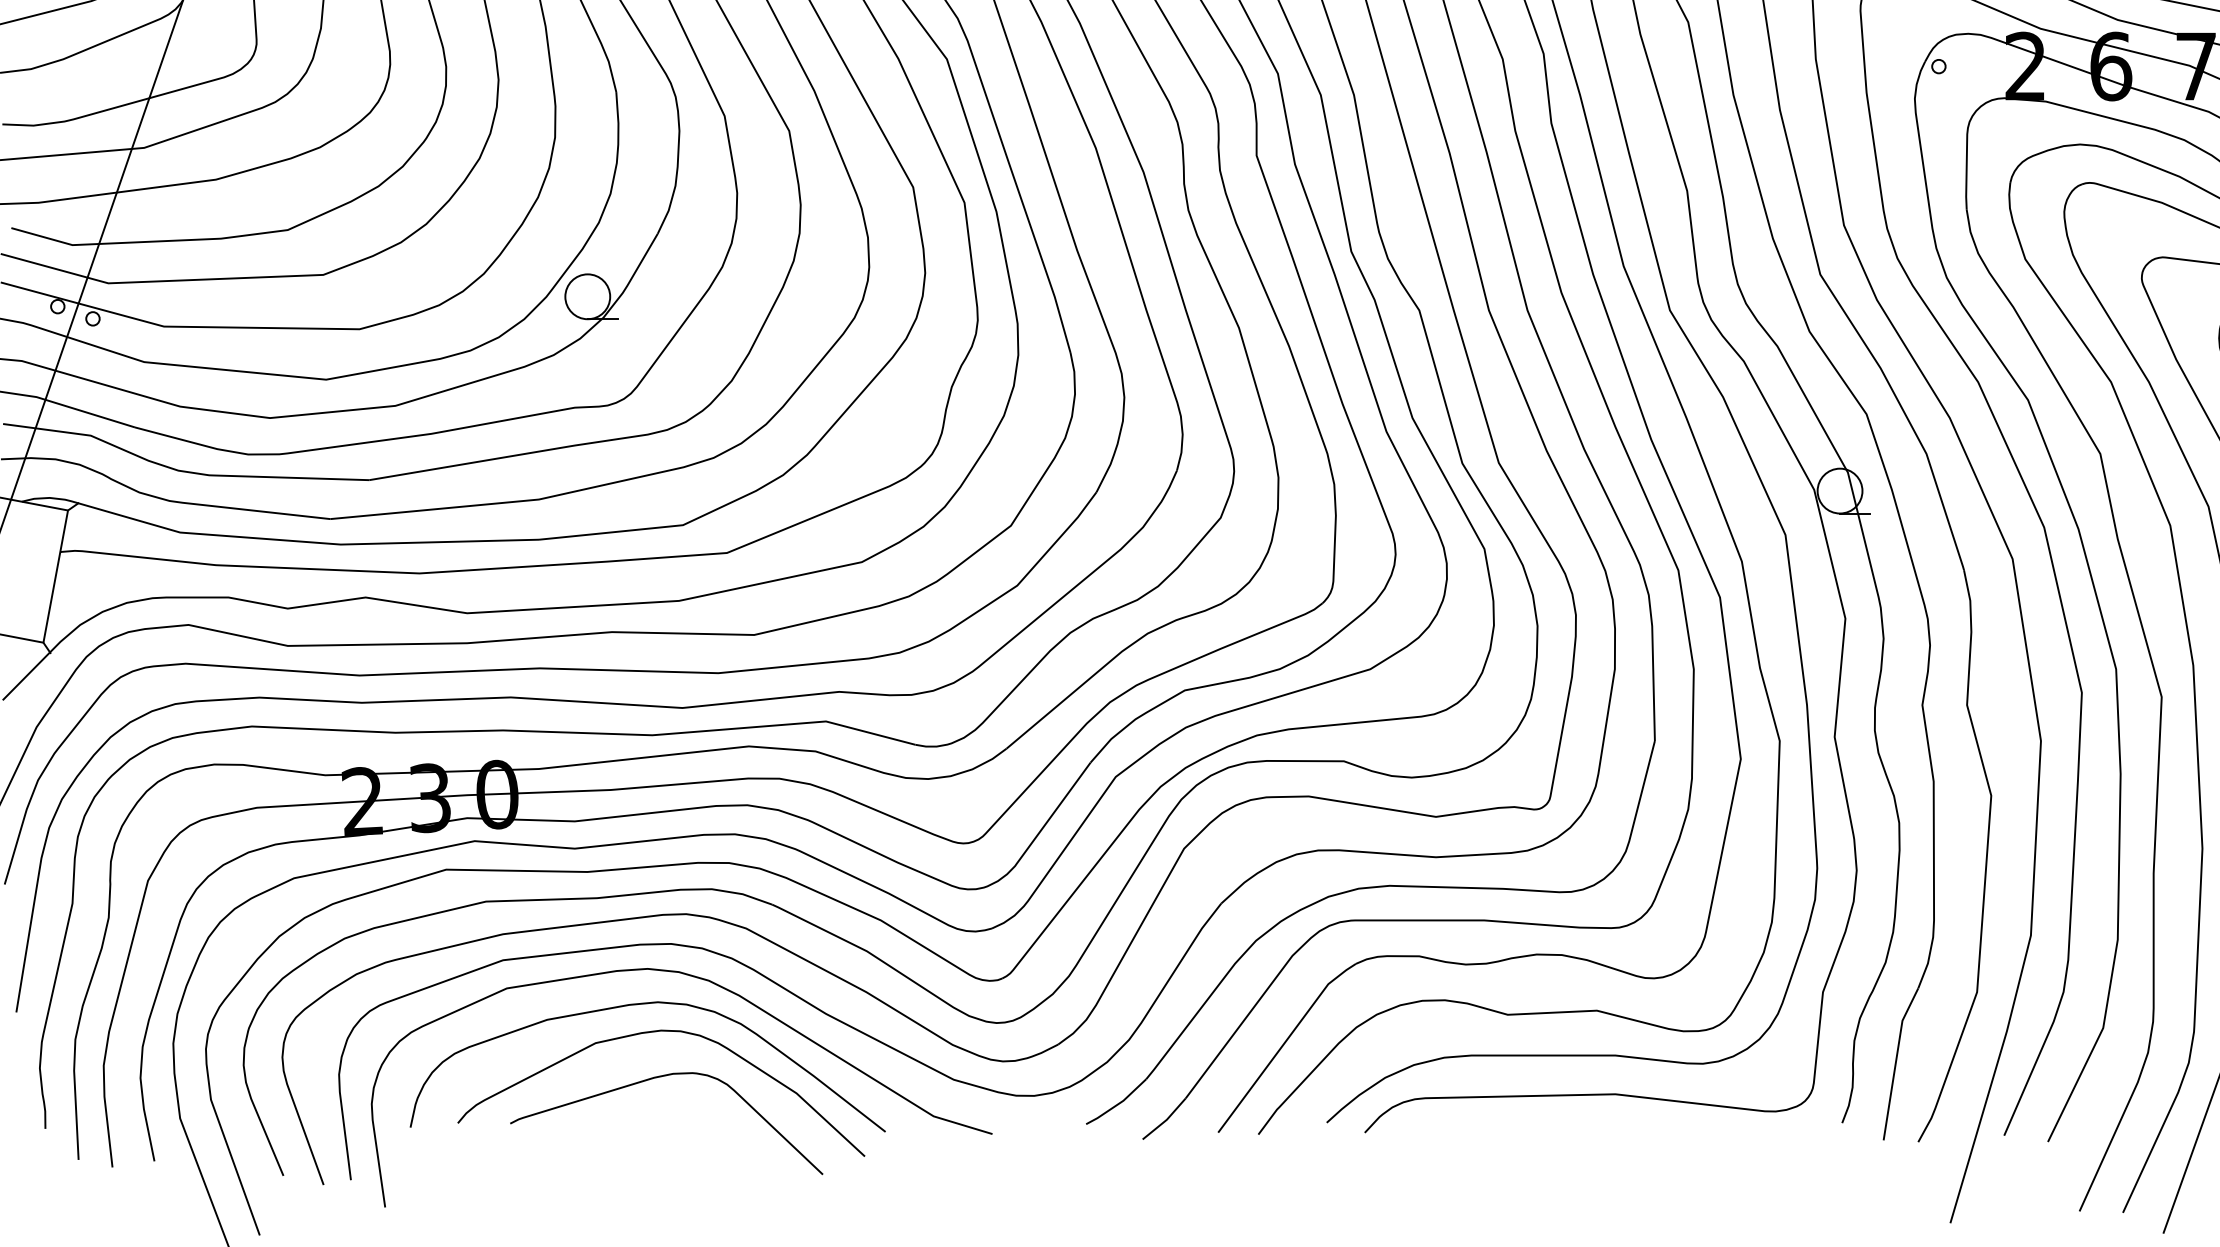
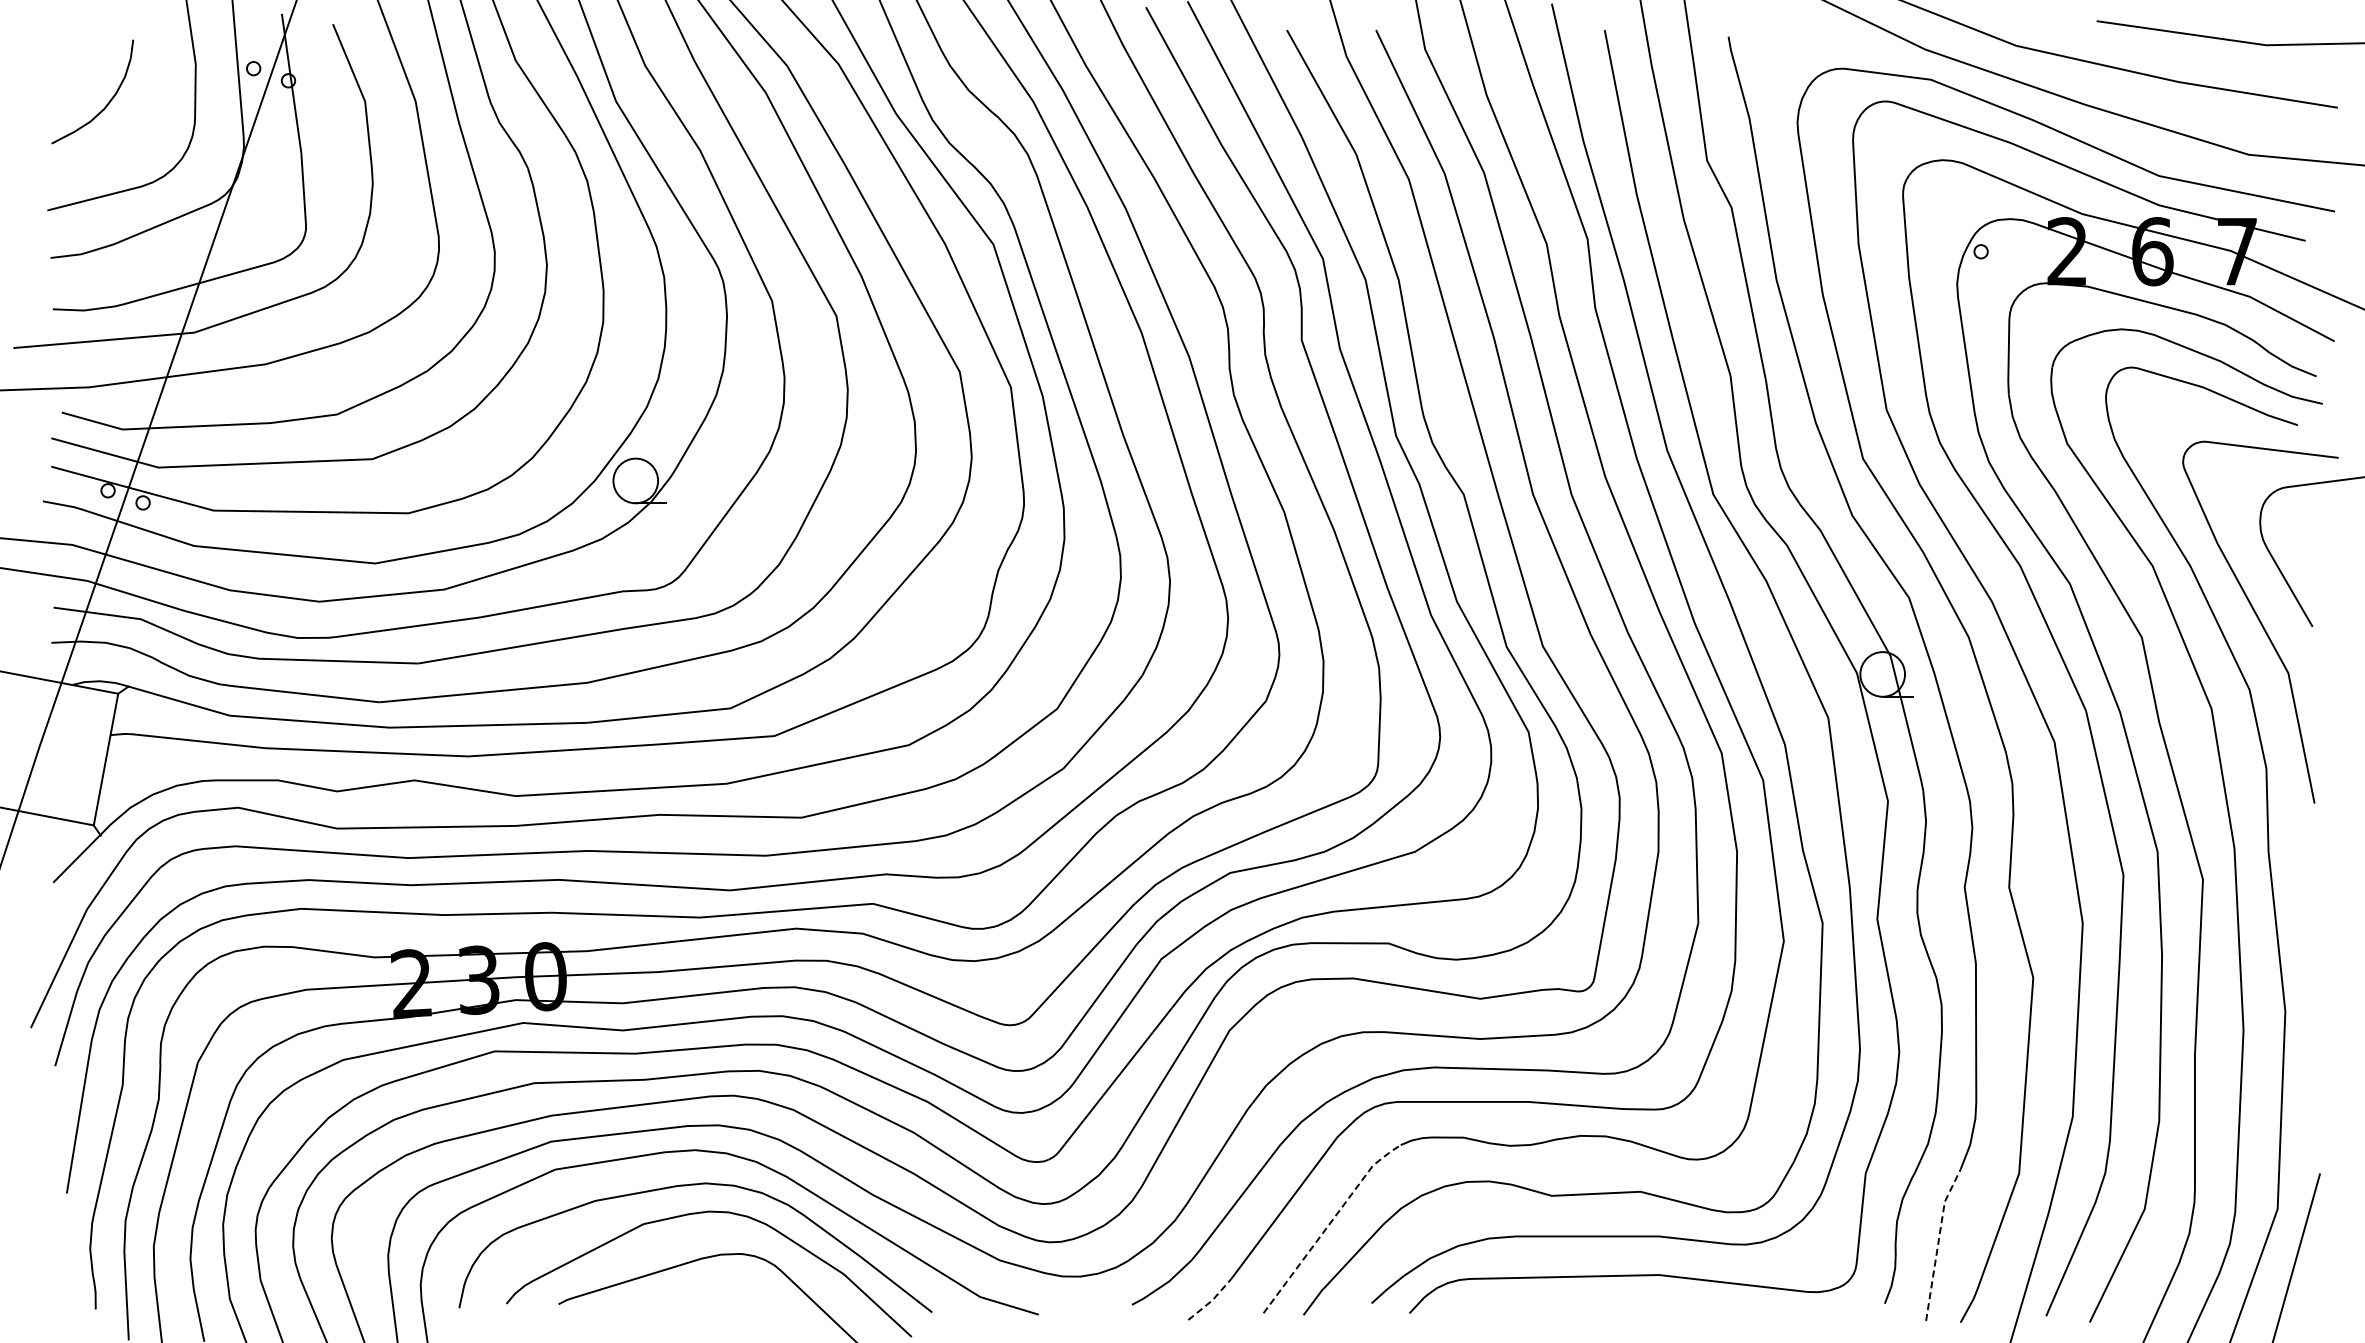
line: (1284, 1043) -> (1329, 1224), solid -> dashed
line: (1896, 1062) -> (1938, 1243), solid -> dashed
line: (1165, 1120) -> (1211, 1301), solid -> dashed

